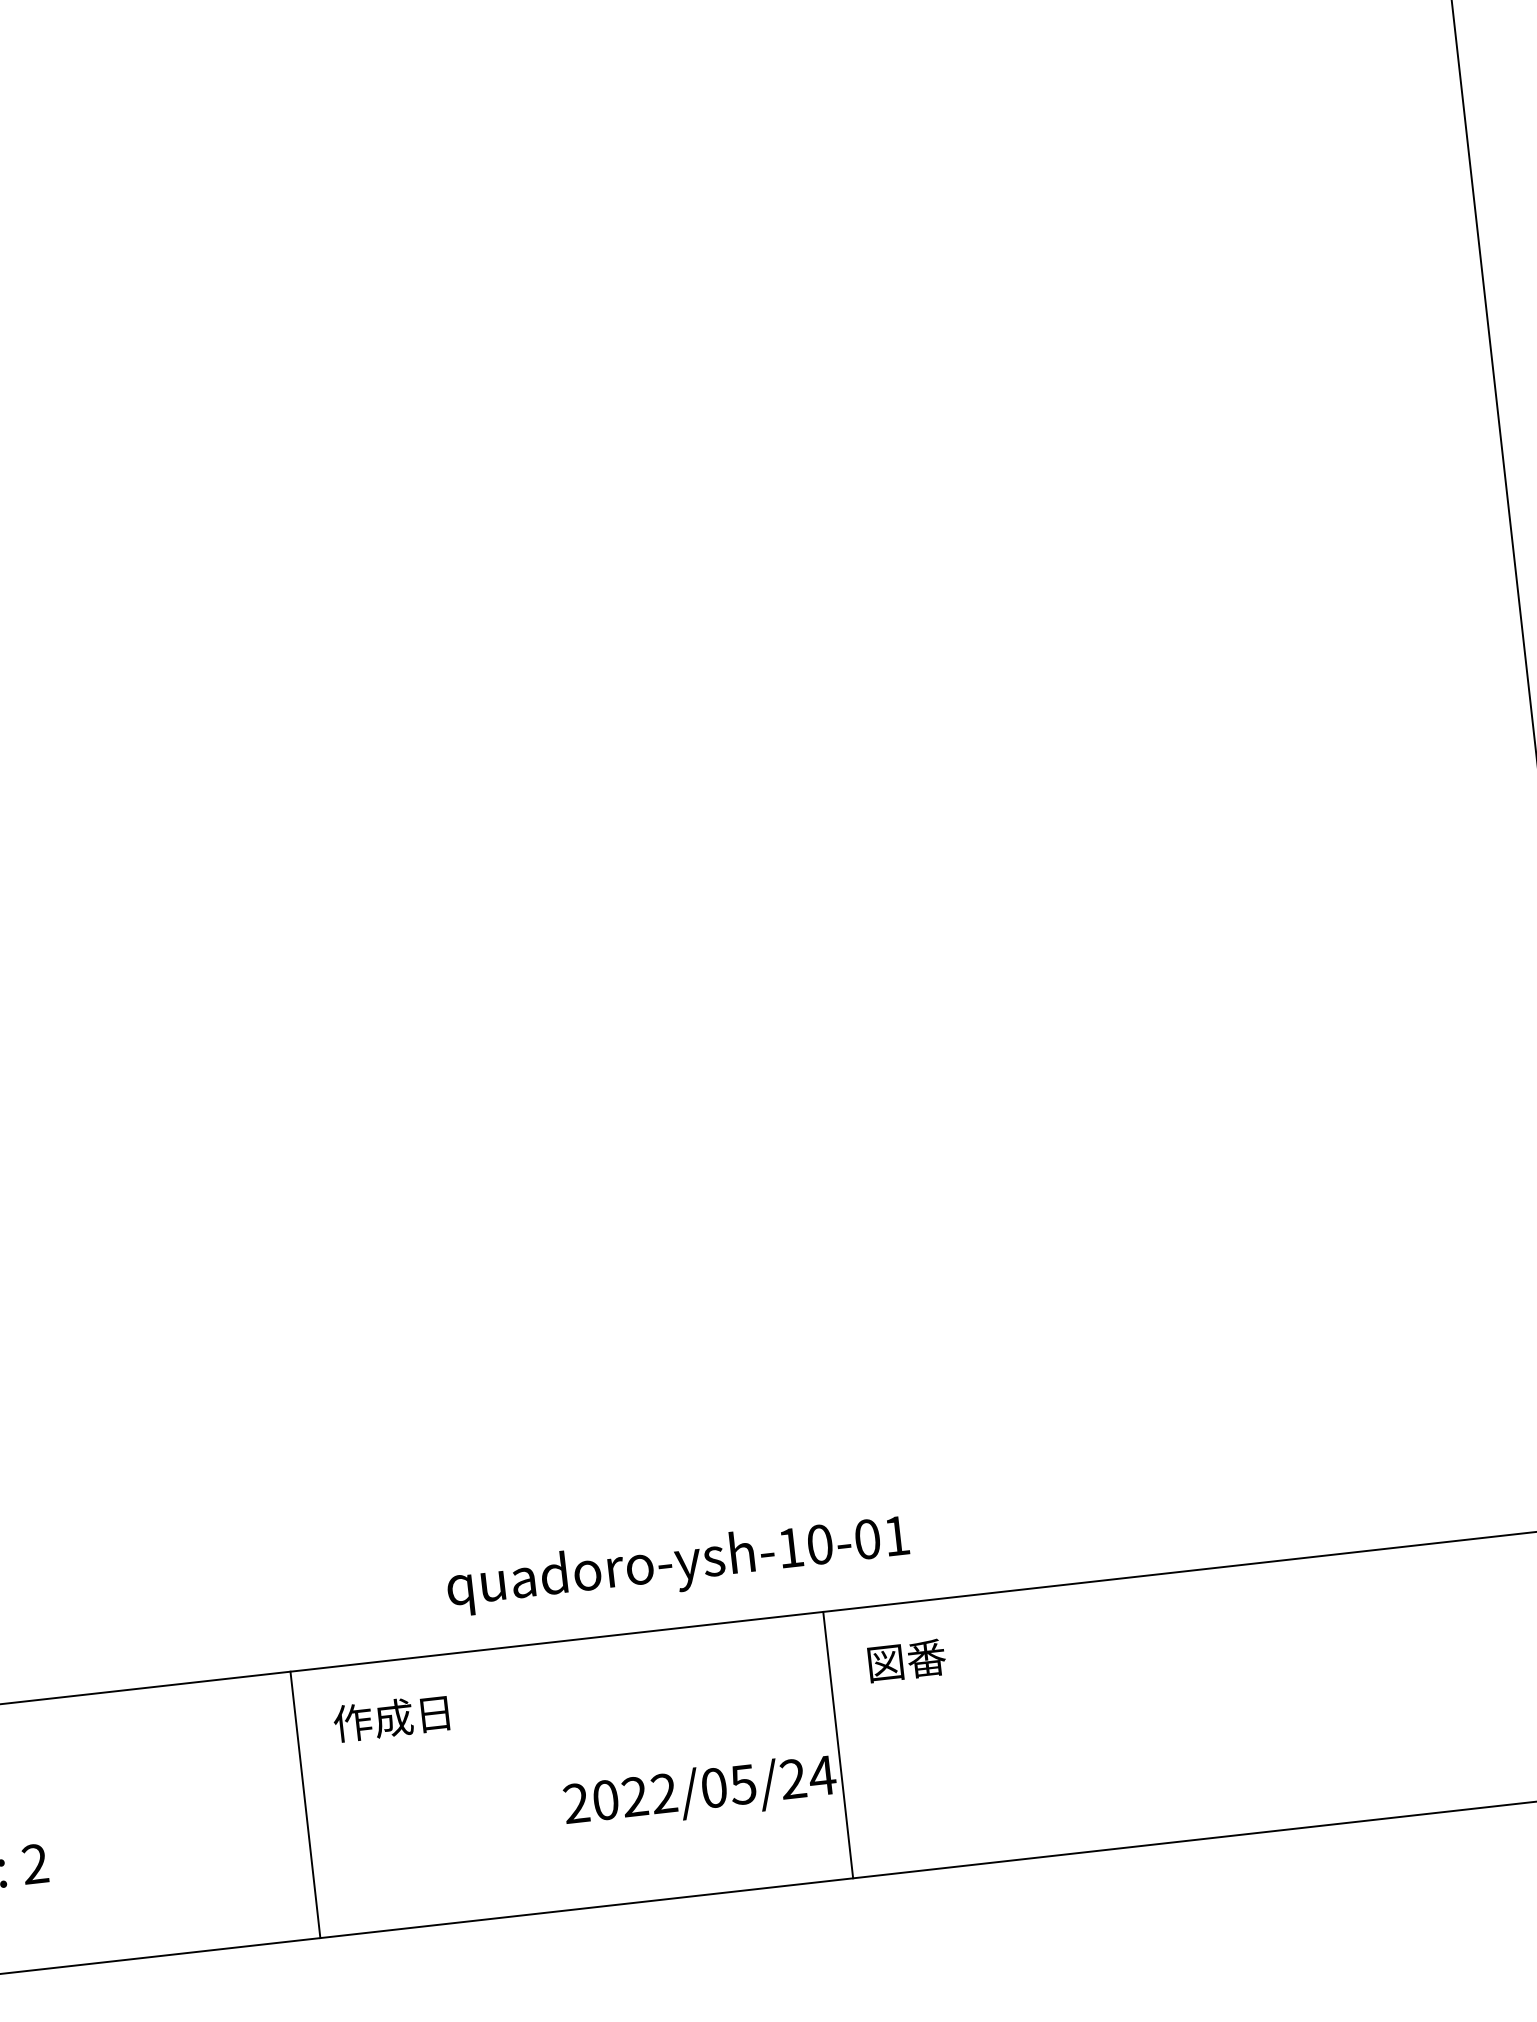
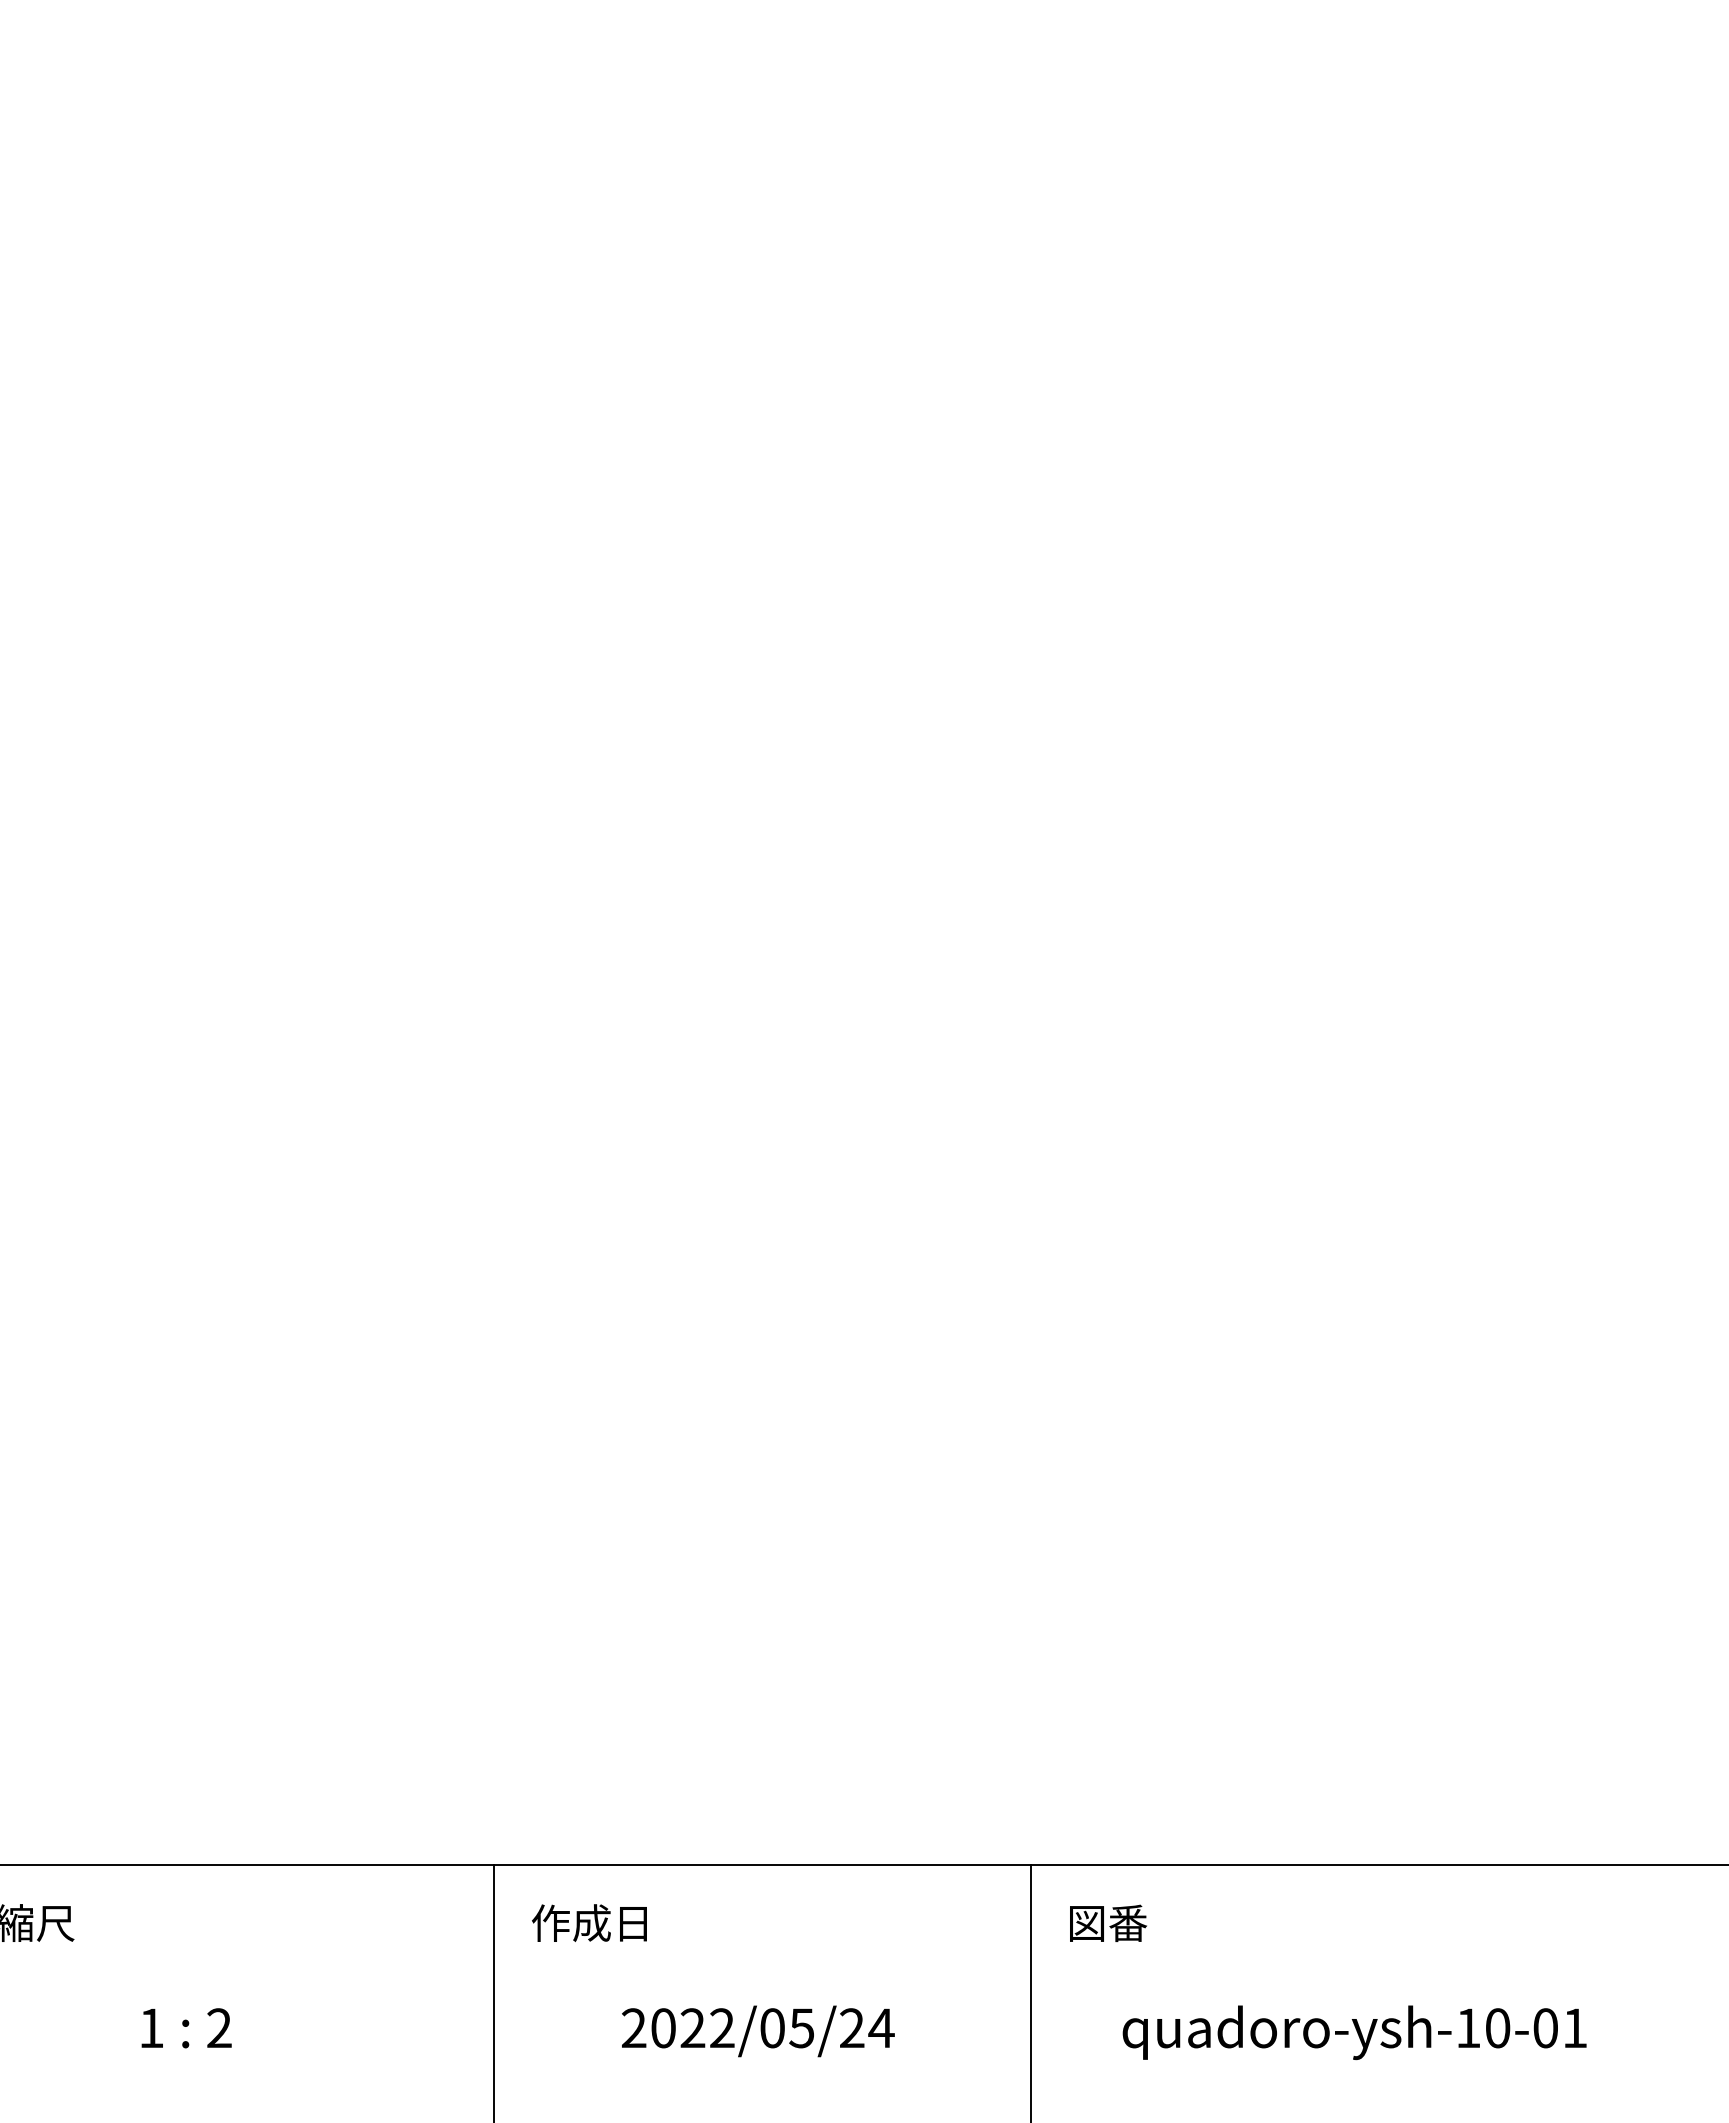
text: (678, 1564) -> (1354, 2032), moved
text: (700, 1792) -> (758, 2031), moved

